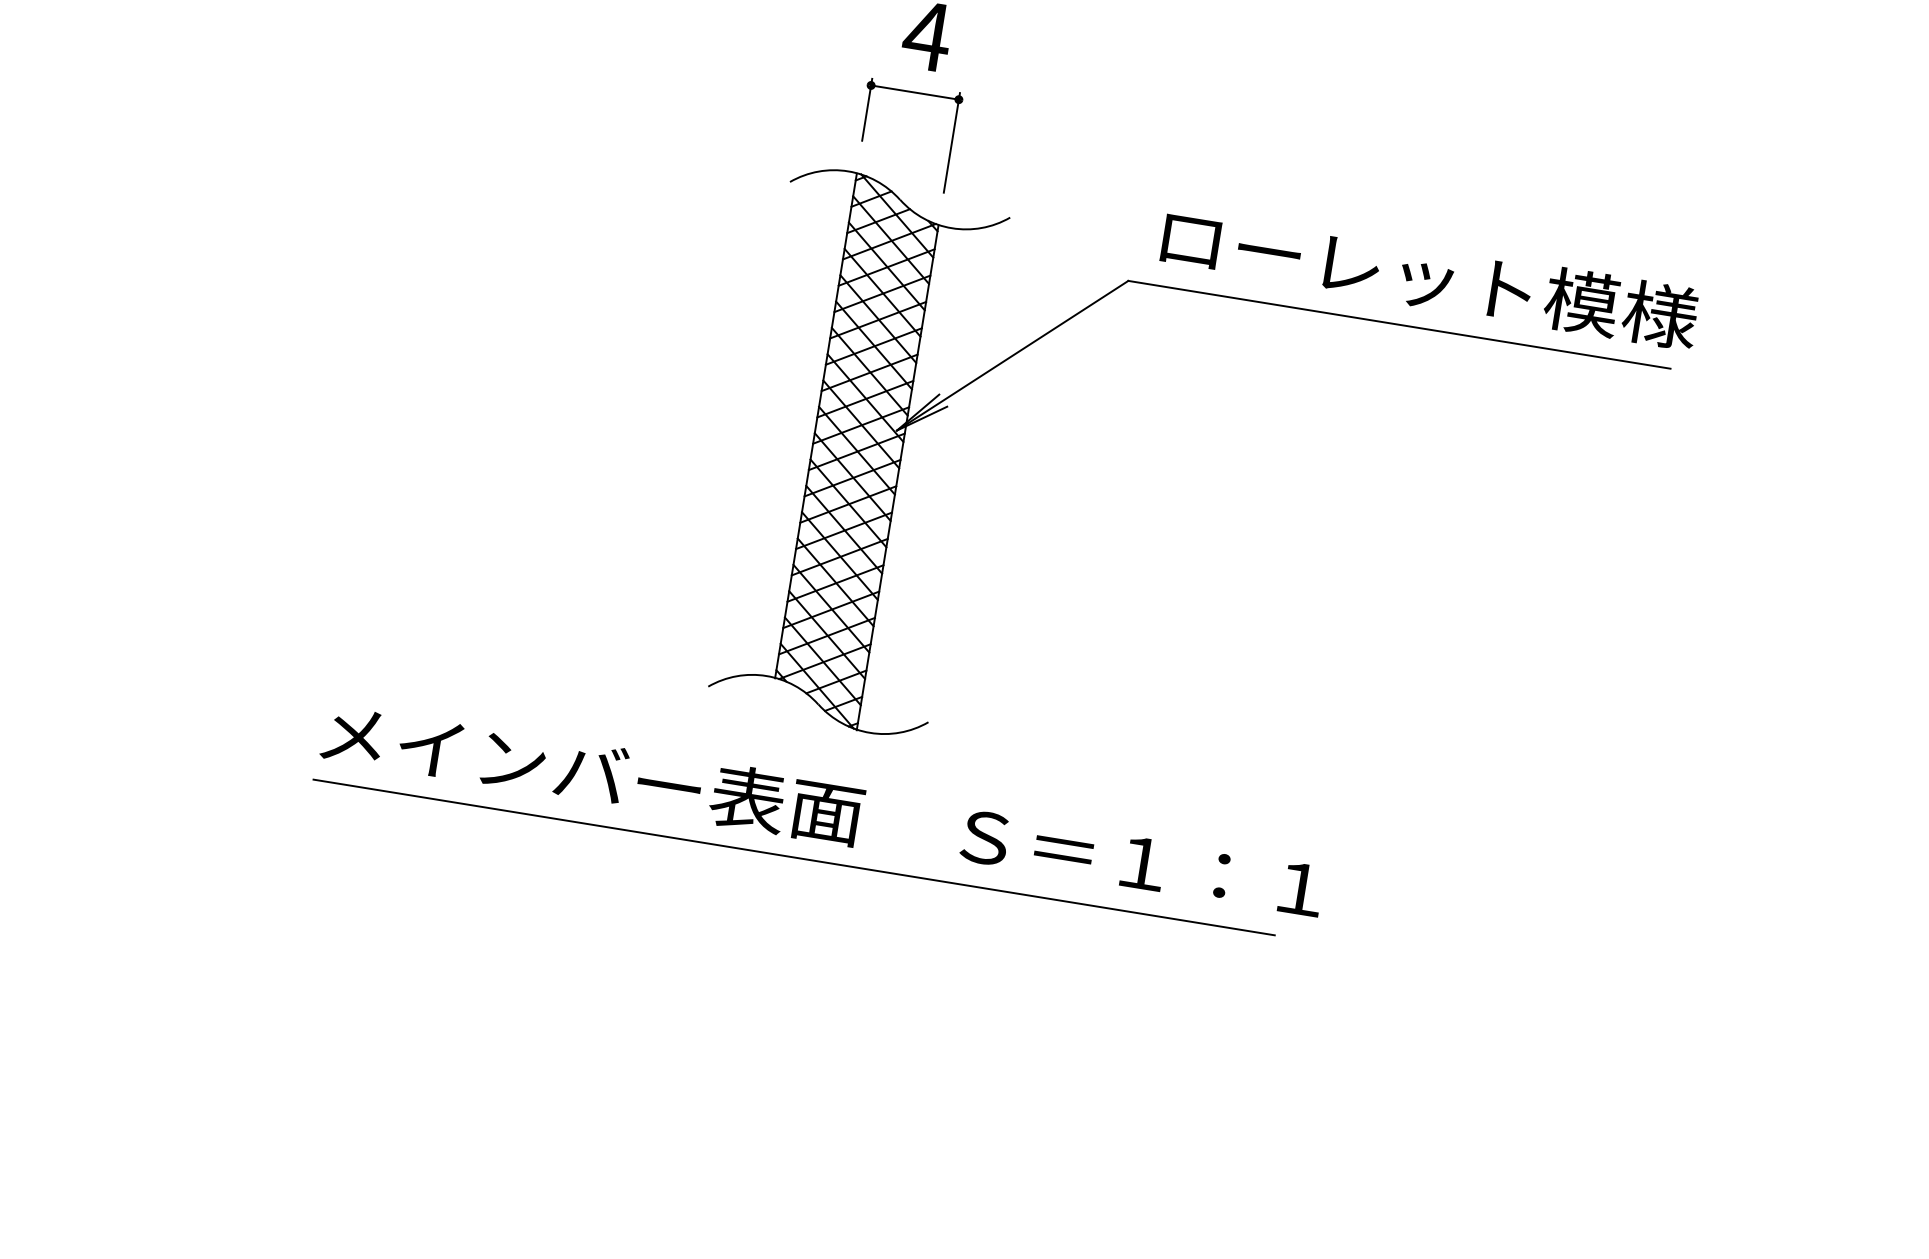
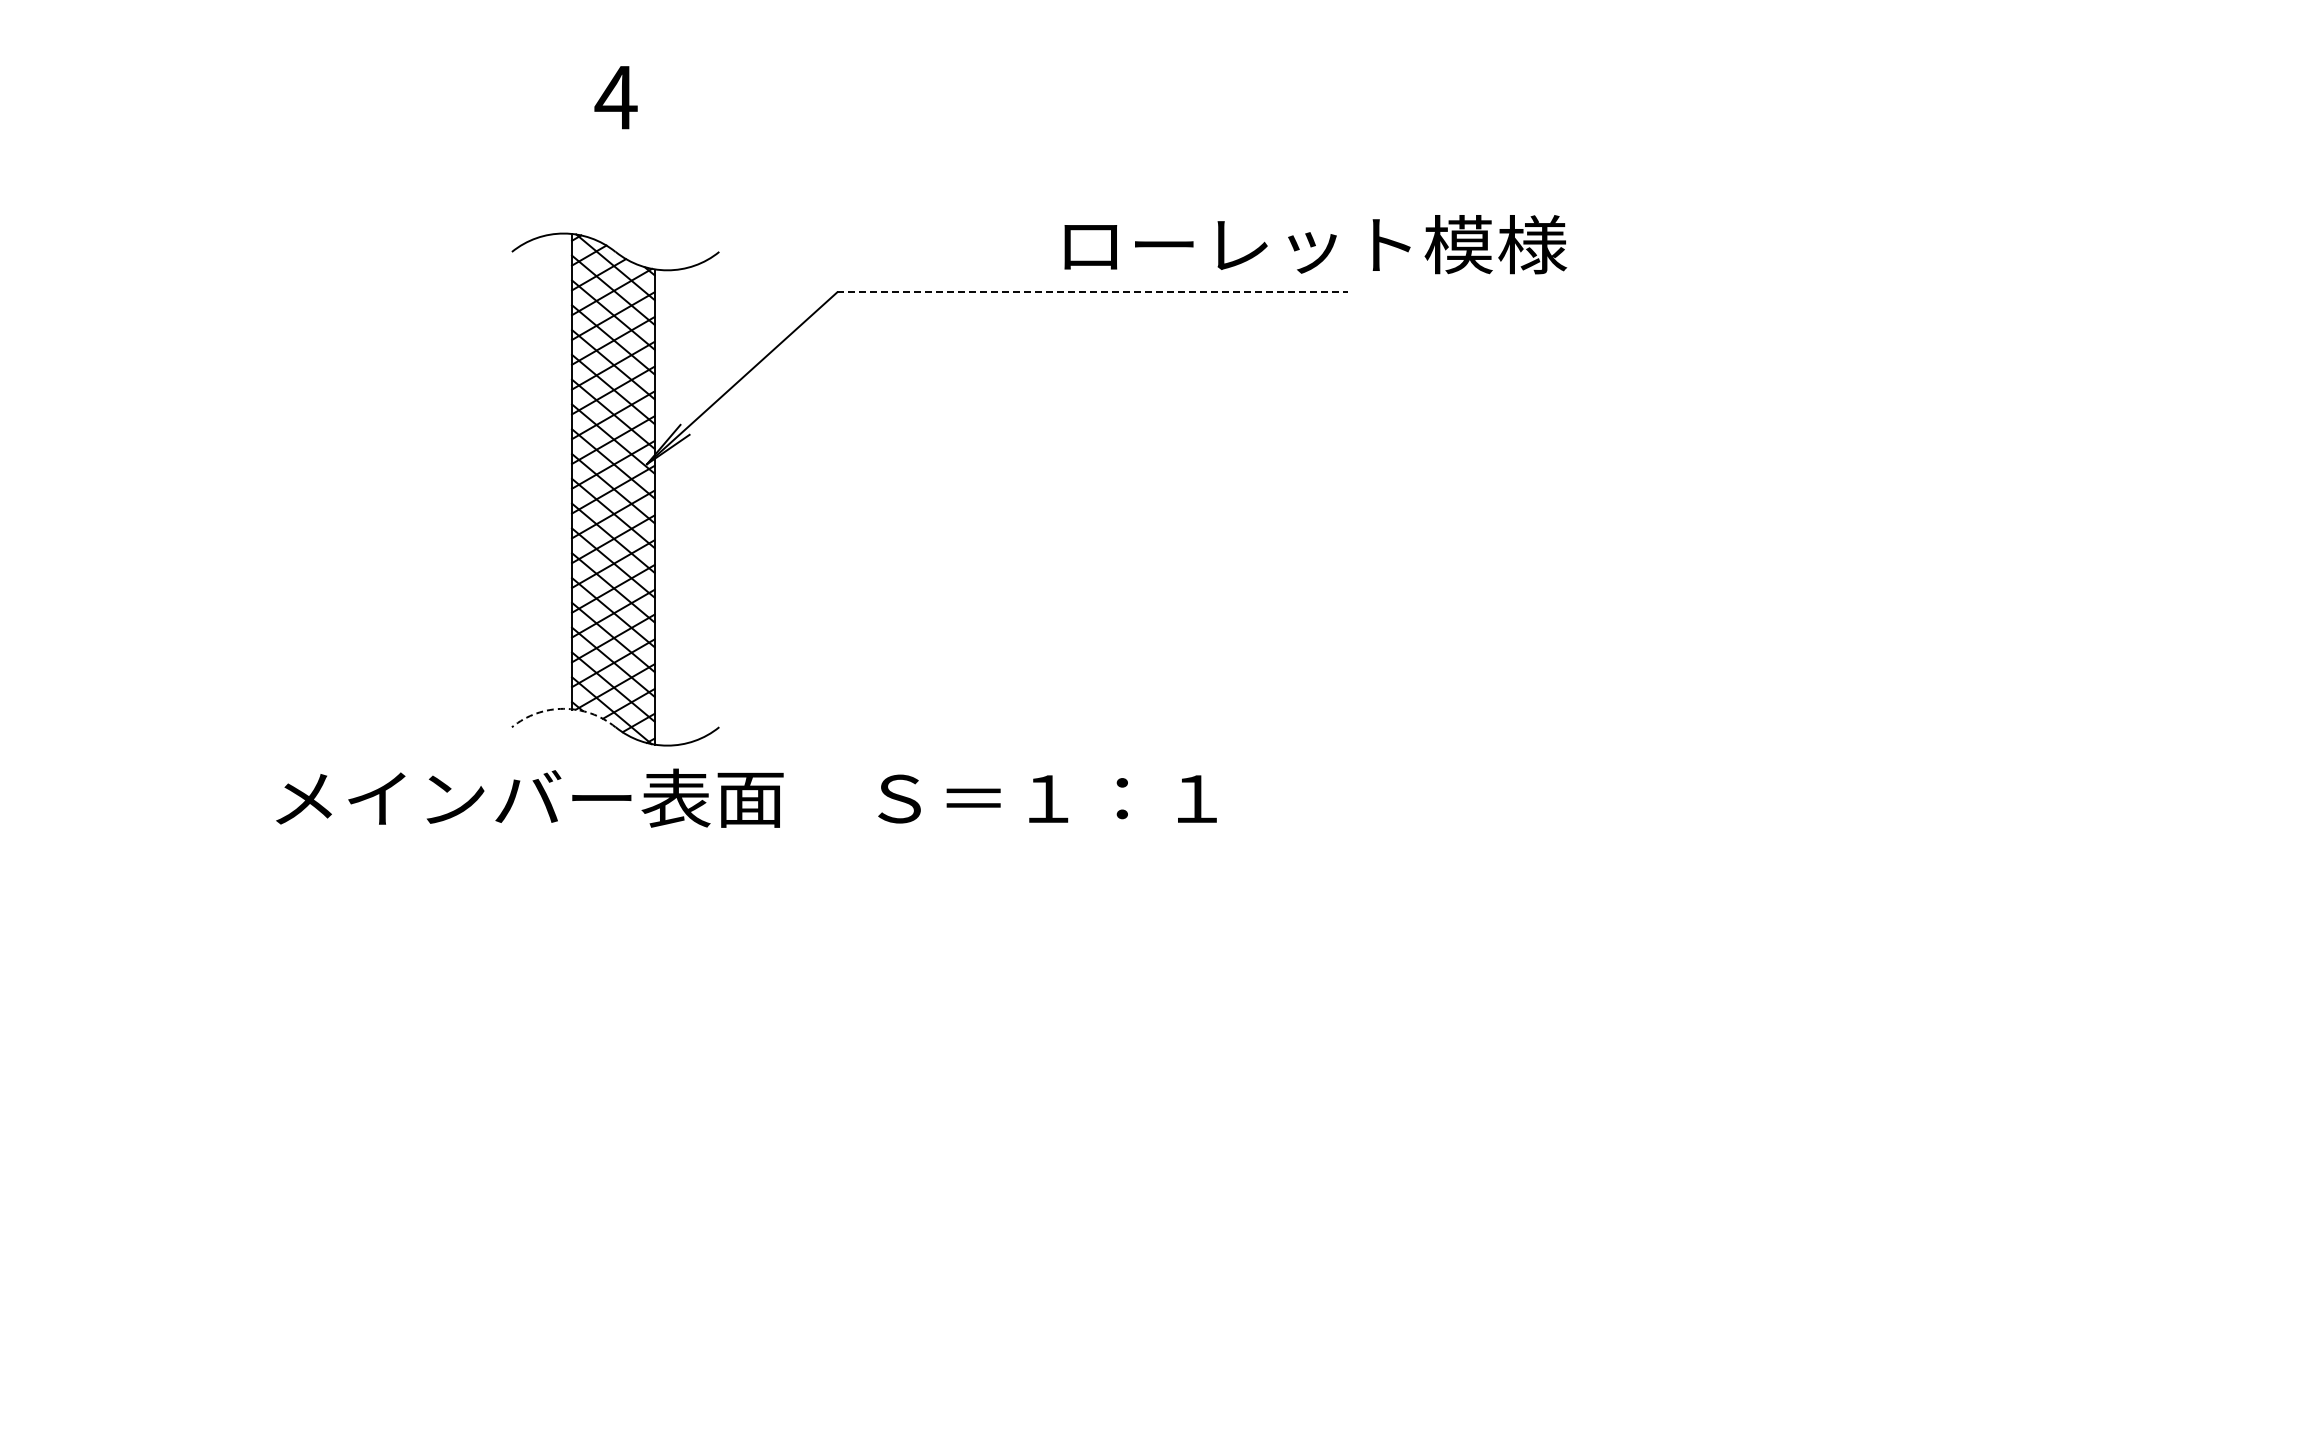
part: (915, 92) -> (613, 151), removed
text: (1430, 277) -> (1315, 244), moved
line: (1399, 324) -> (1092, 292), solid -> dashed
arc: (766, 675) -> (563, 708), solid -> dashed
text: (822, 810) -> (746, 797), moved
line: (793, 857) -> (615, 871), removed

